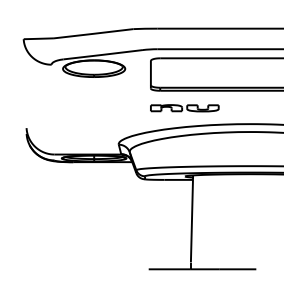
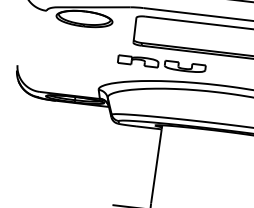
part: (184, 107) -> (161, 63), size x1.43

